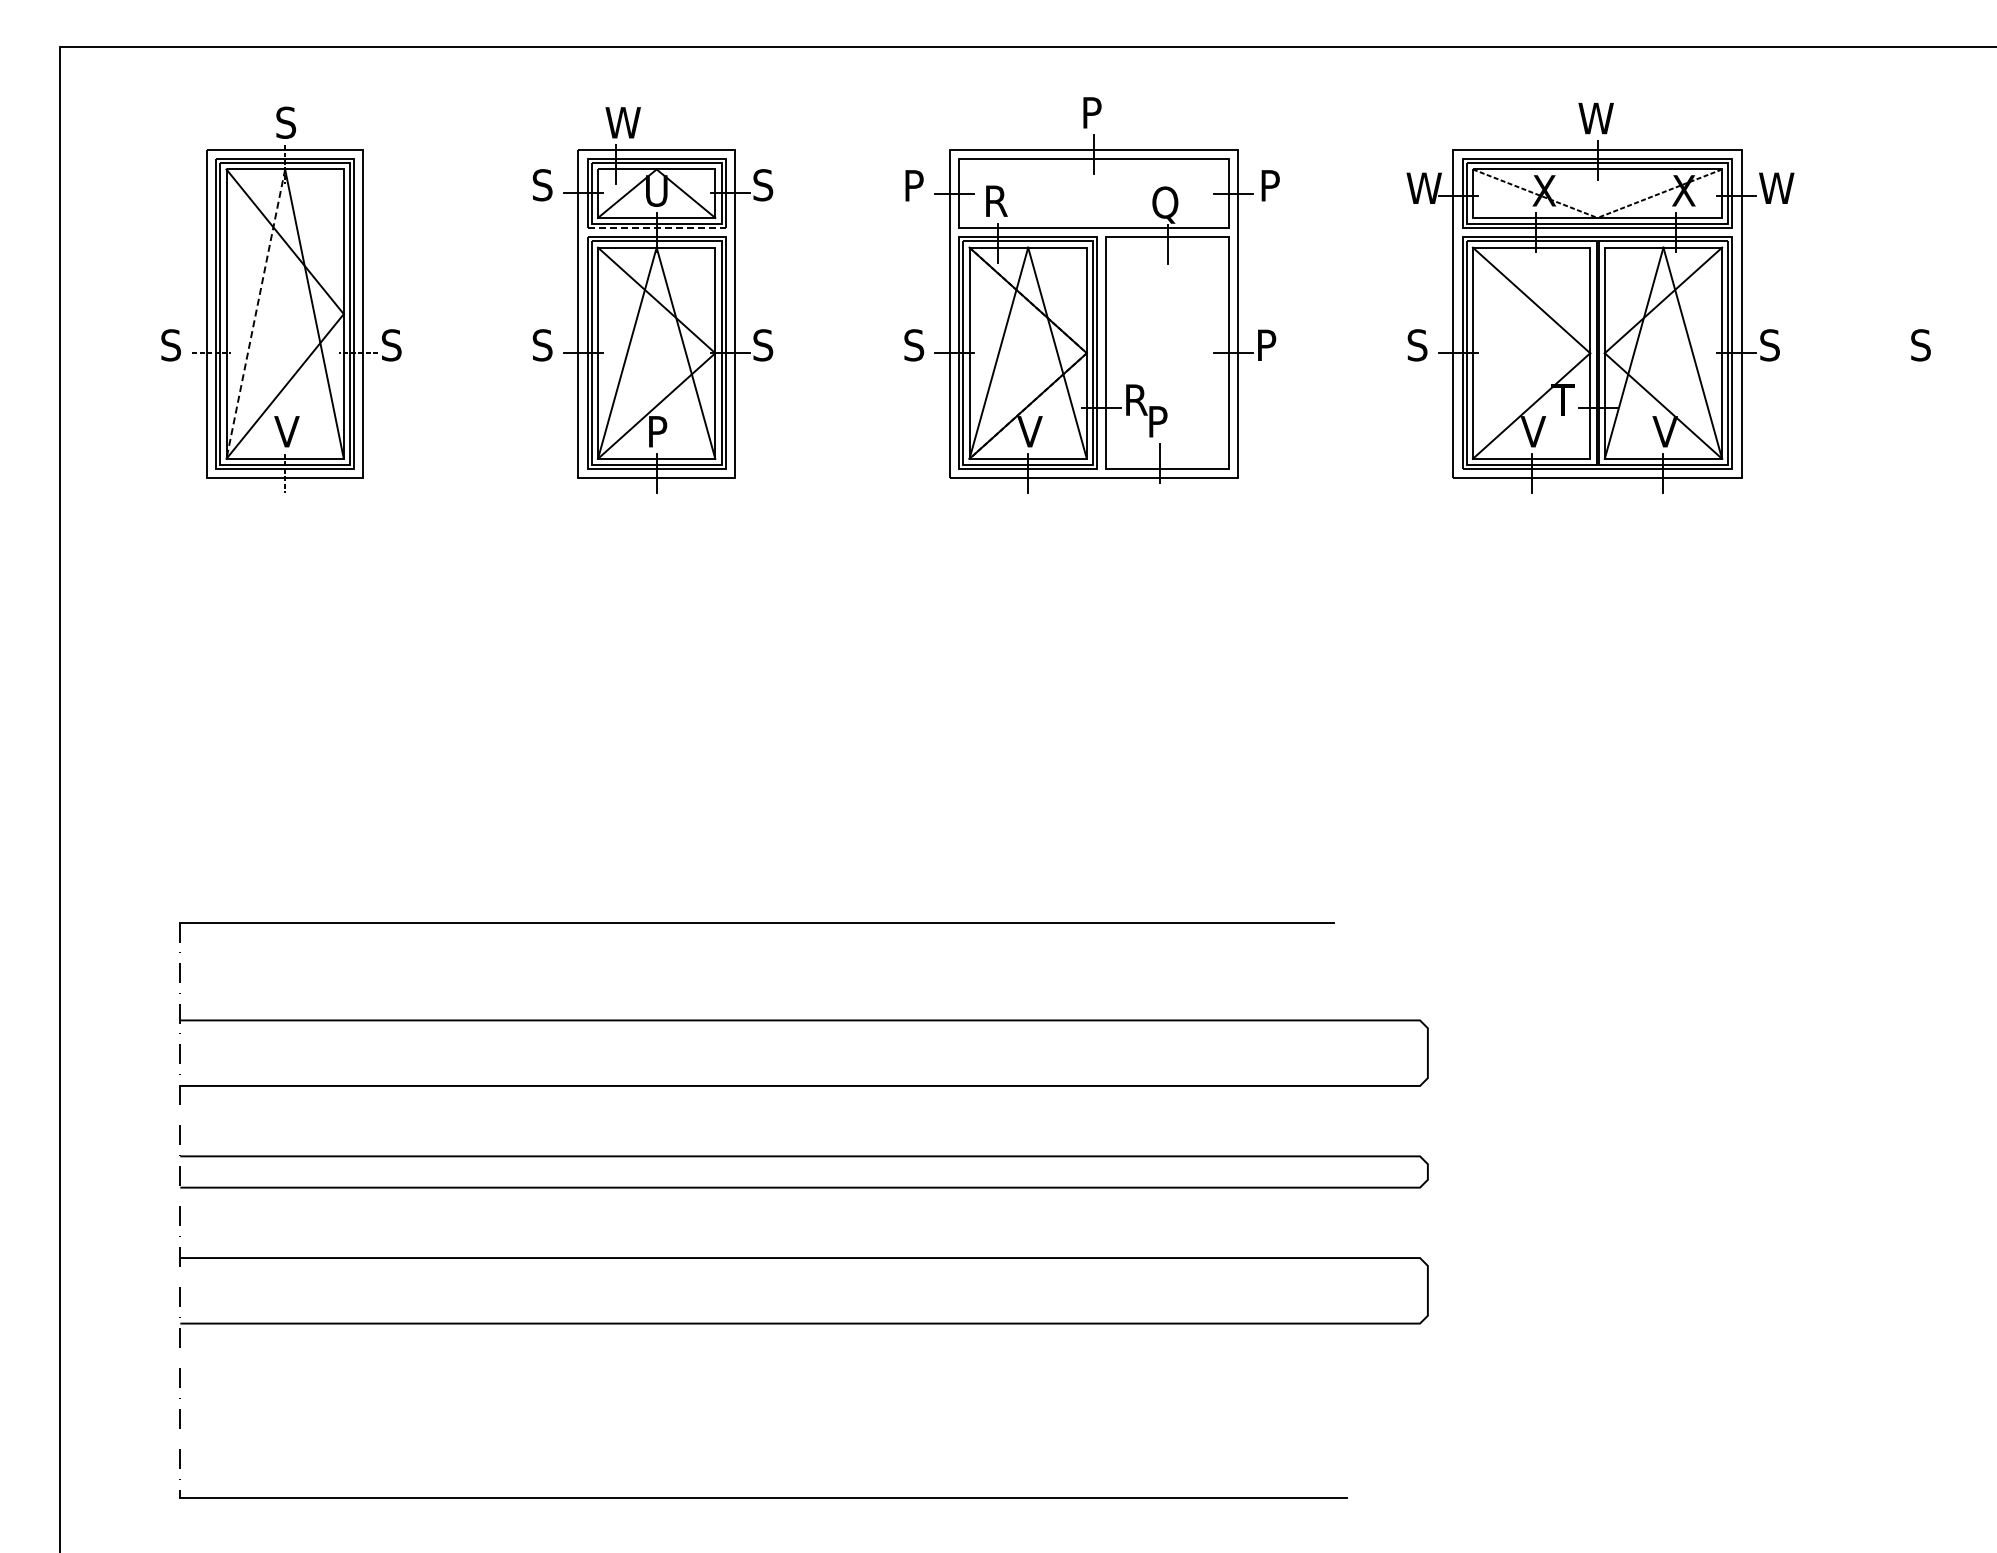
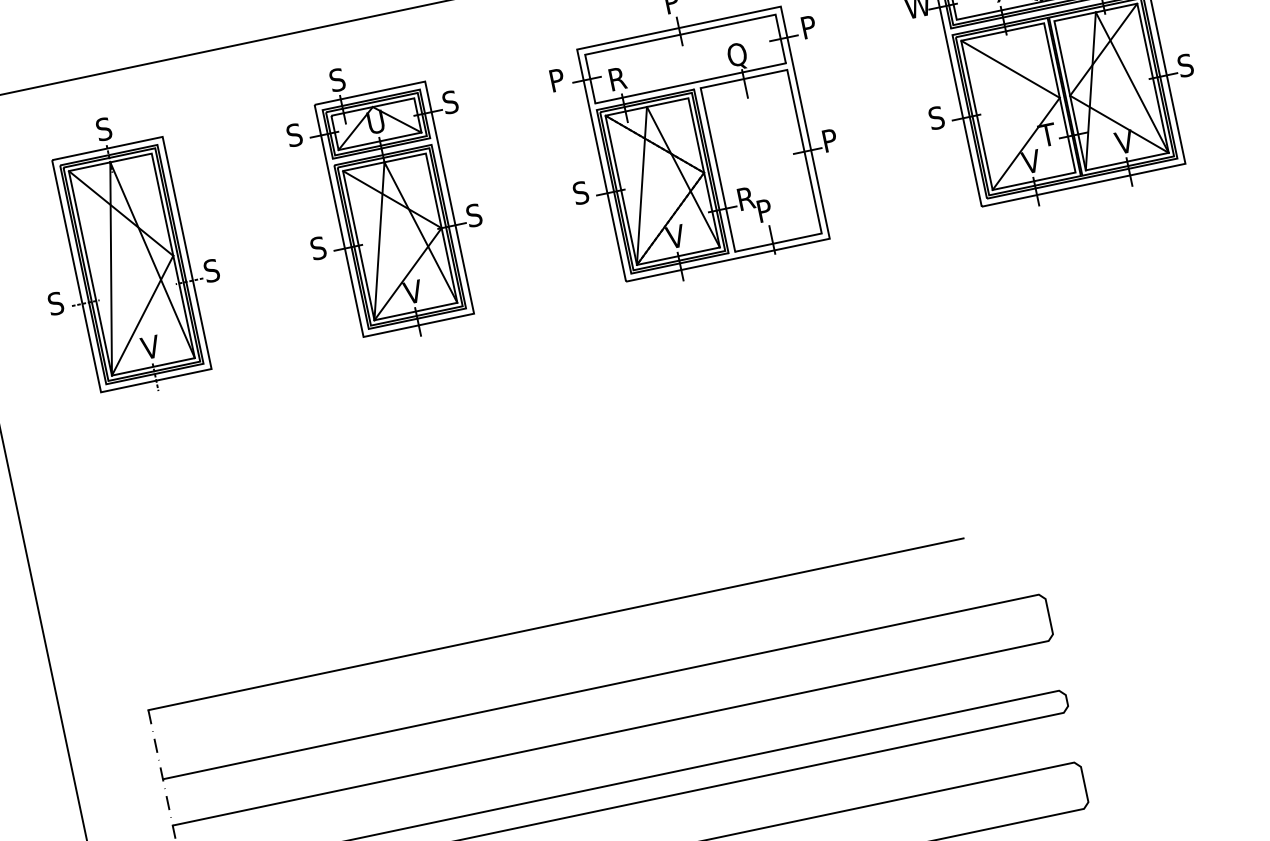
text: (622, 122) -> (341, 78), W -> S
line: (656, 228) -> (381, 148), dashed -> solid
line: (255, 314) -> (110, 269), dashed -> solid
text: (658, 431) -> (413, 291), P -> V

